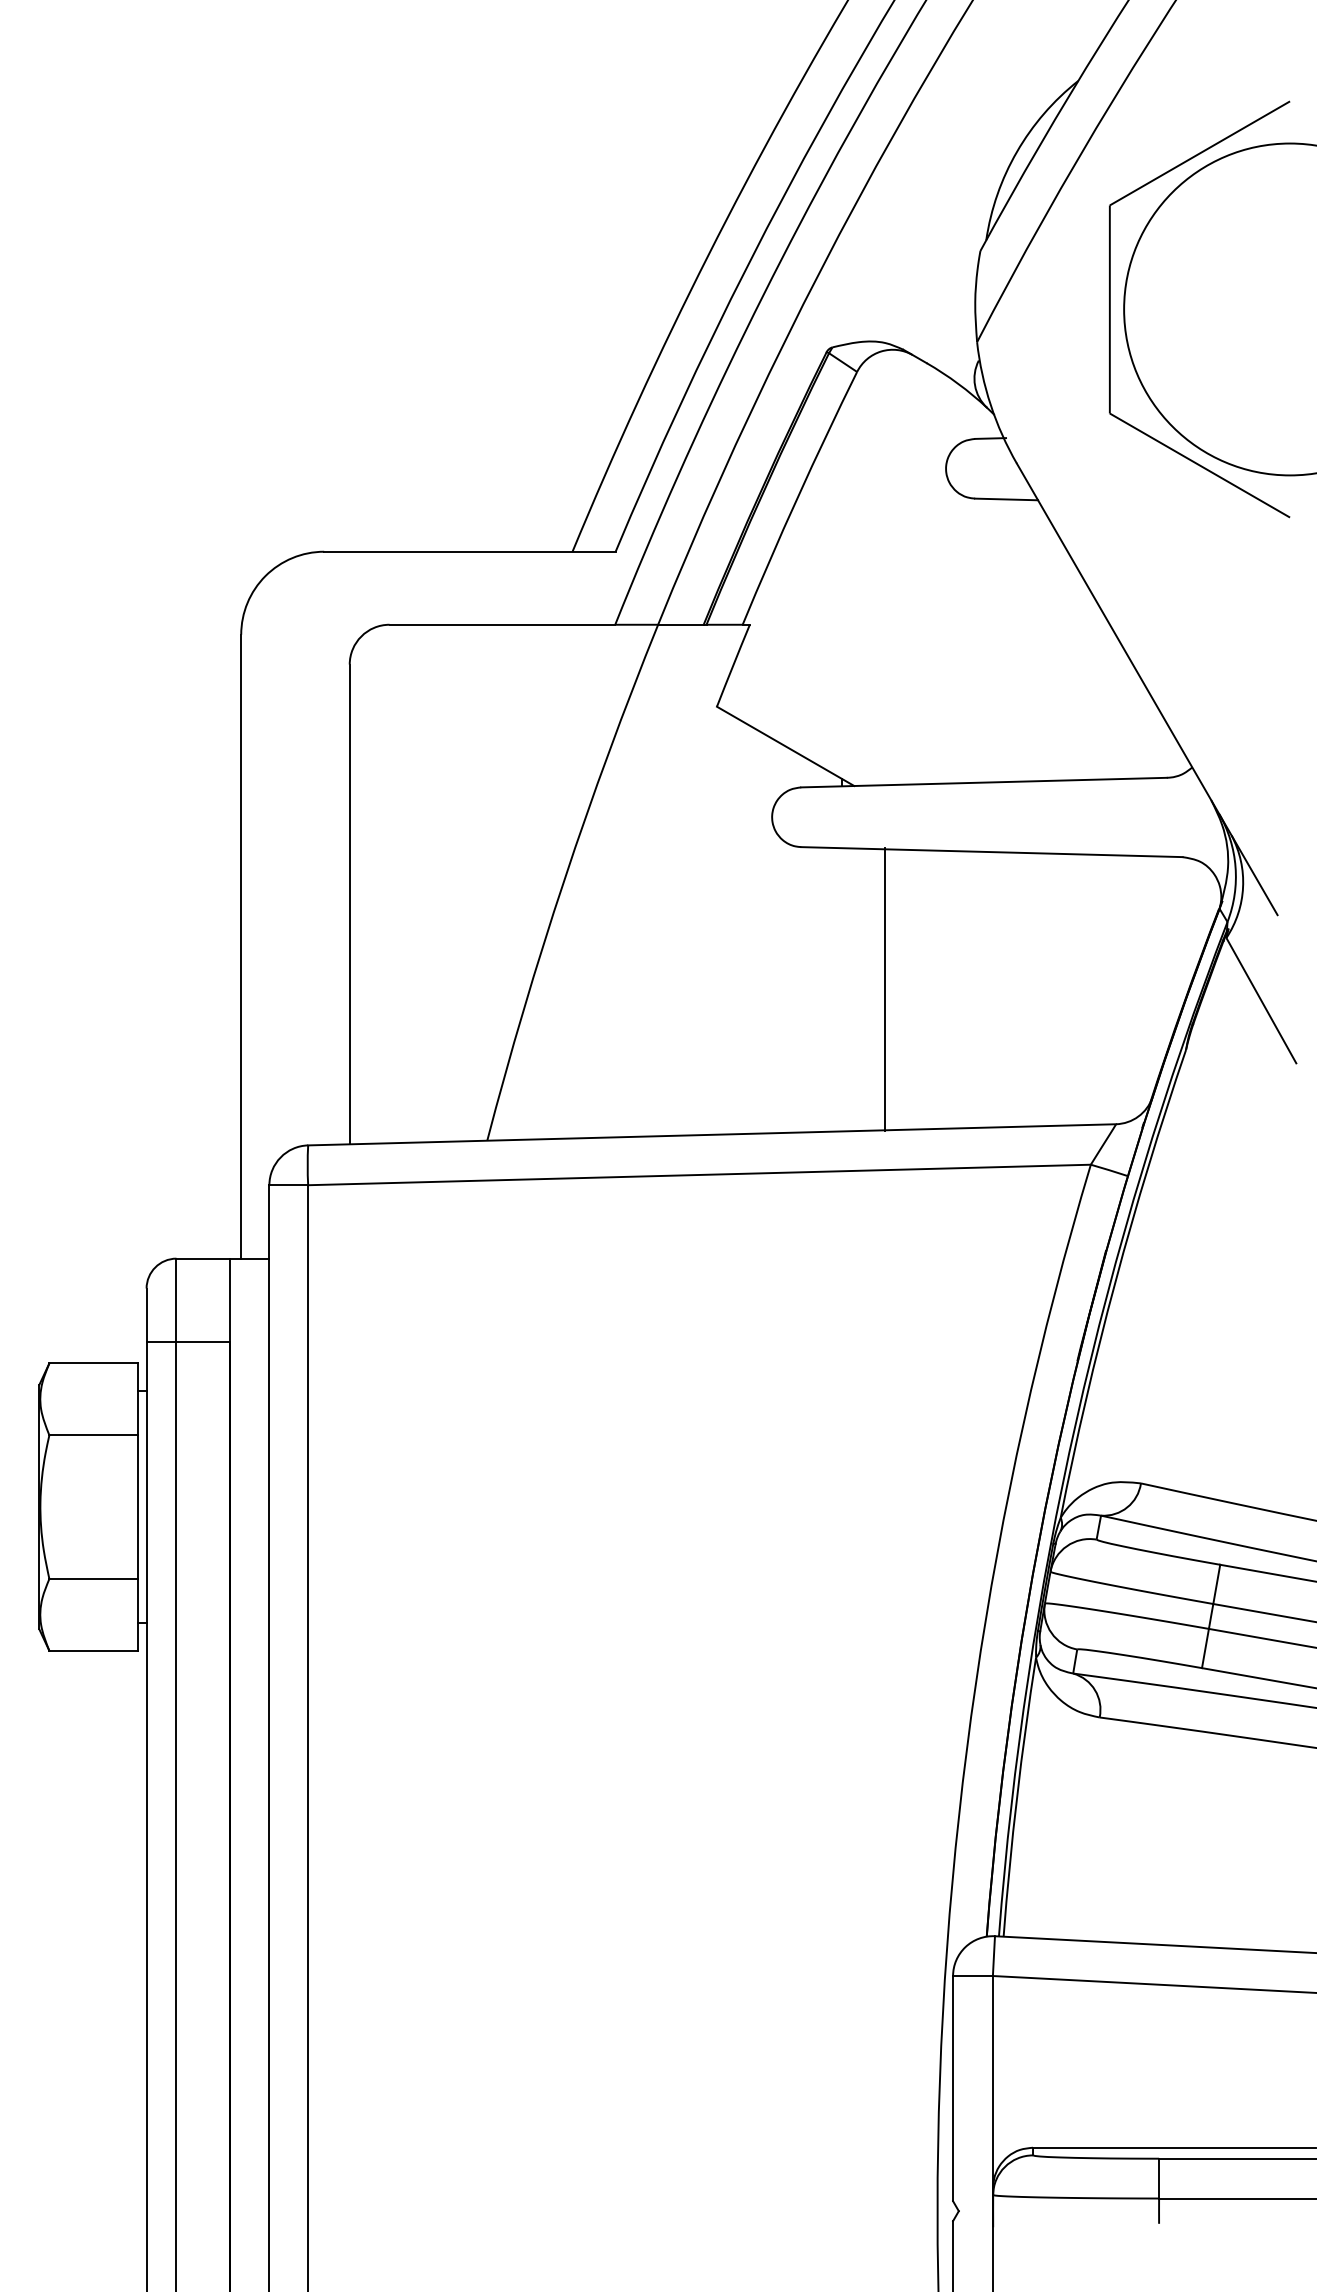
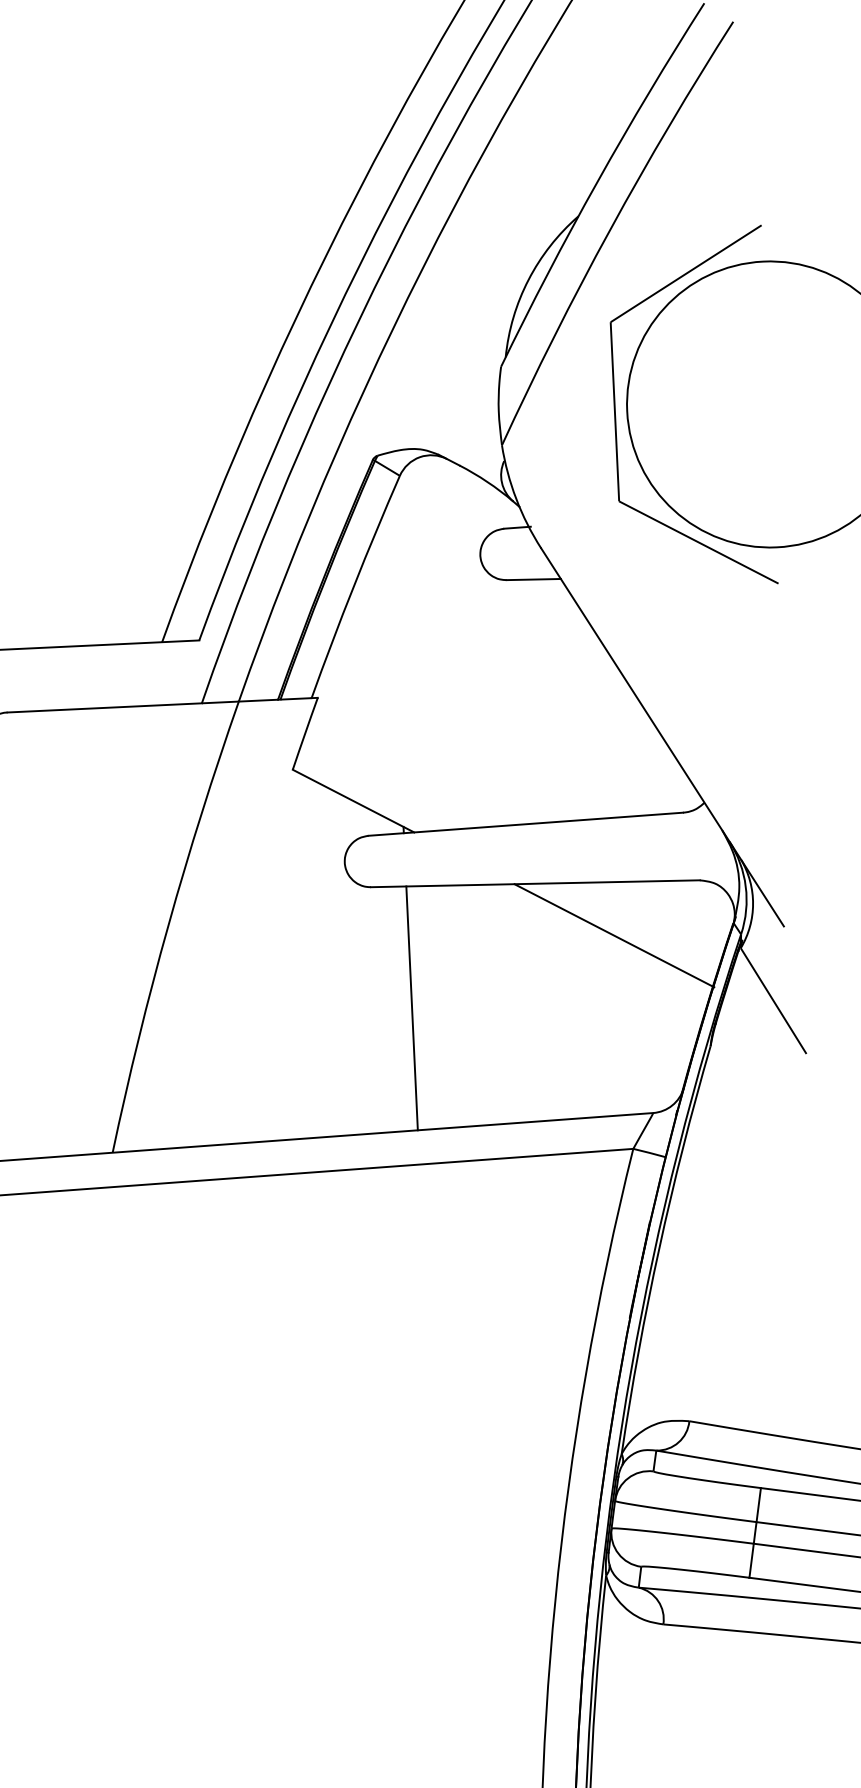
line: (1080, 916) -> (614, 935), added
line: (885, 989) -> (412, 1008), moved

